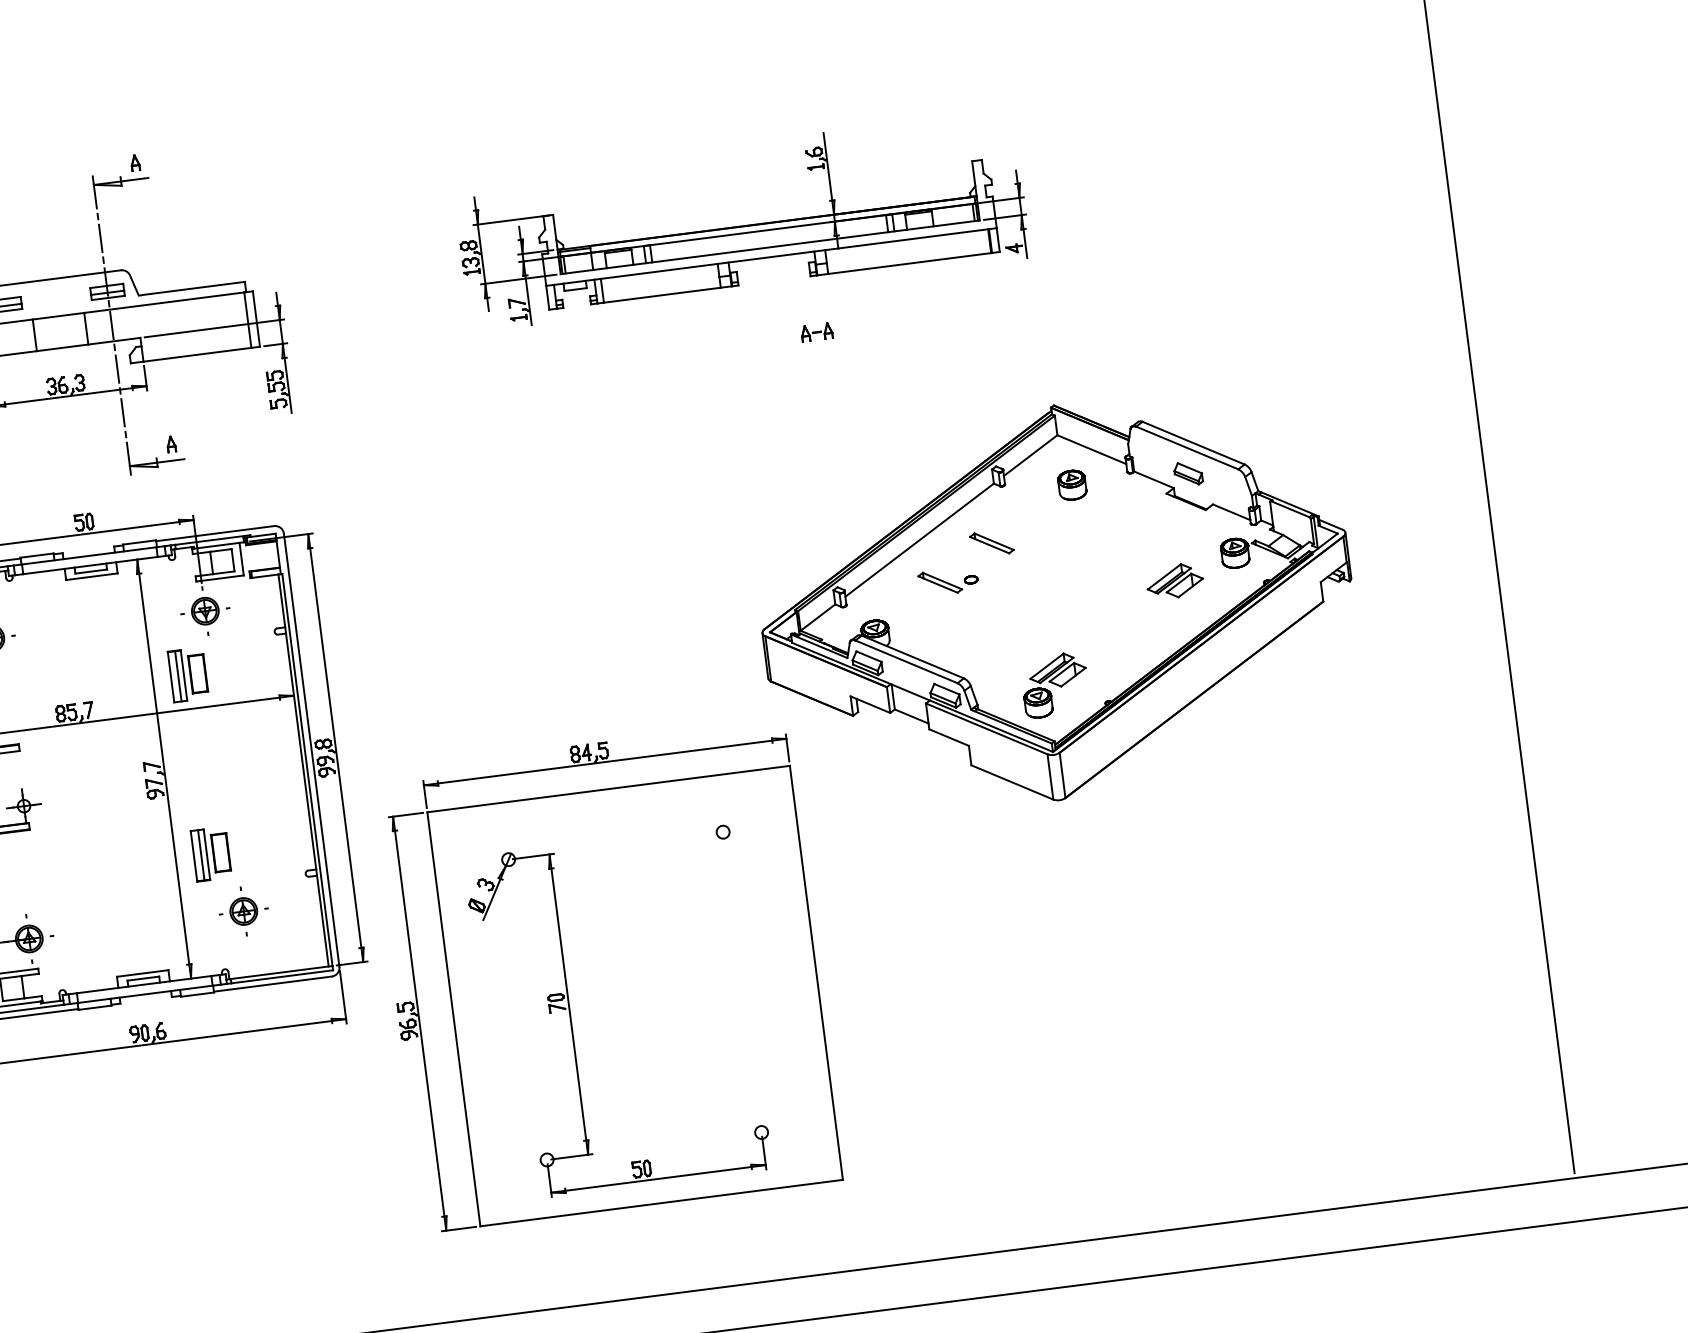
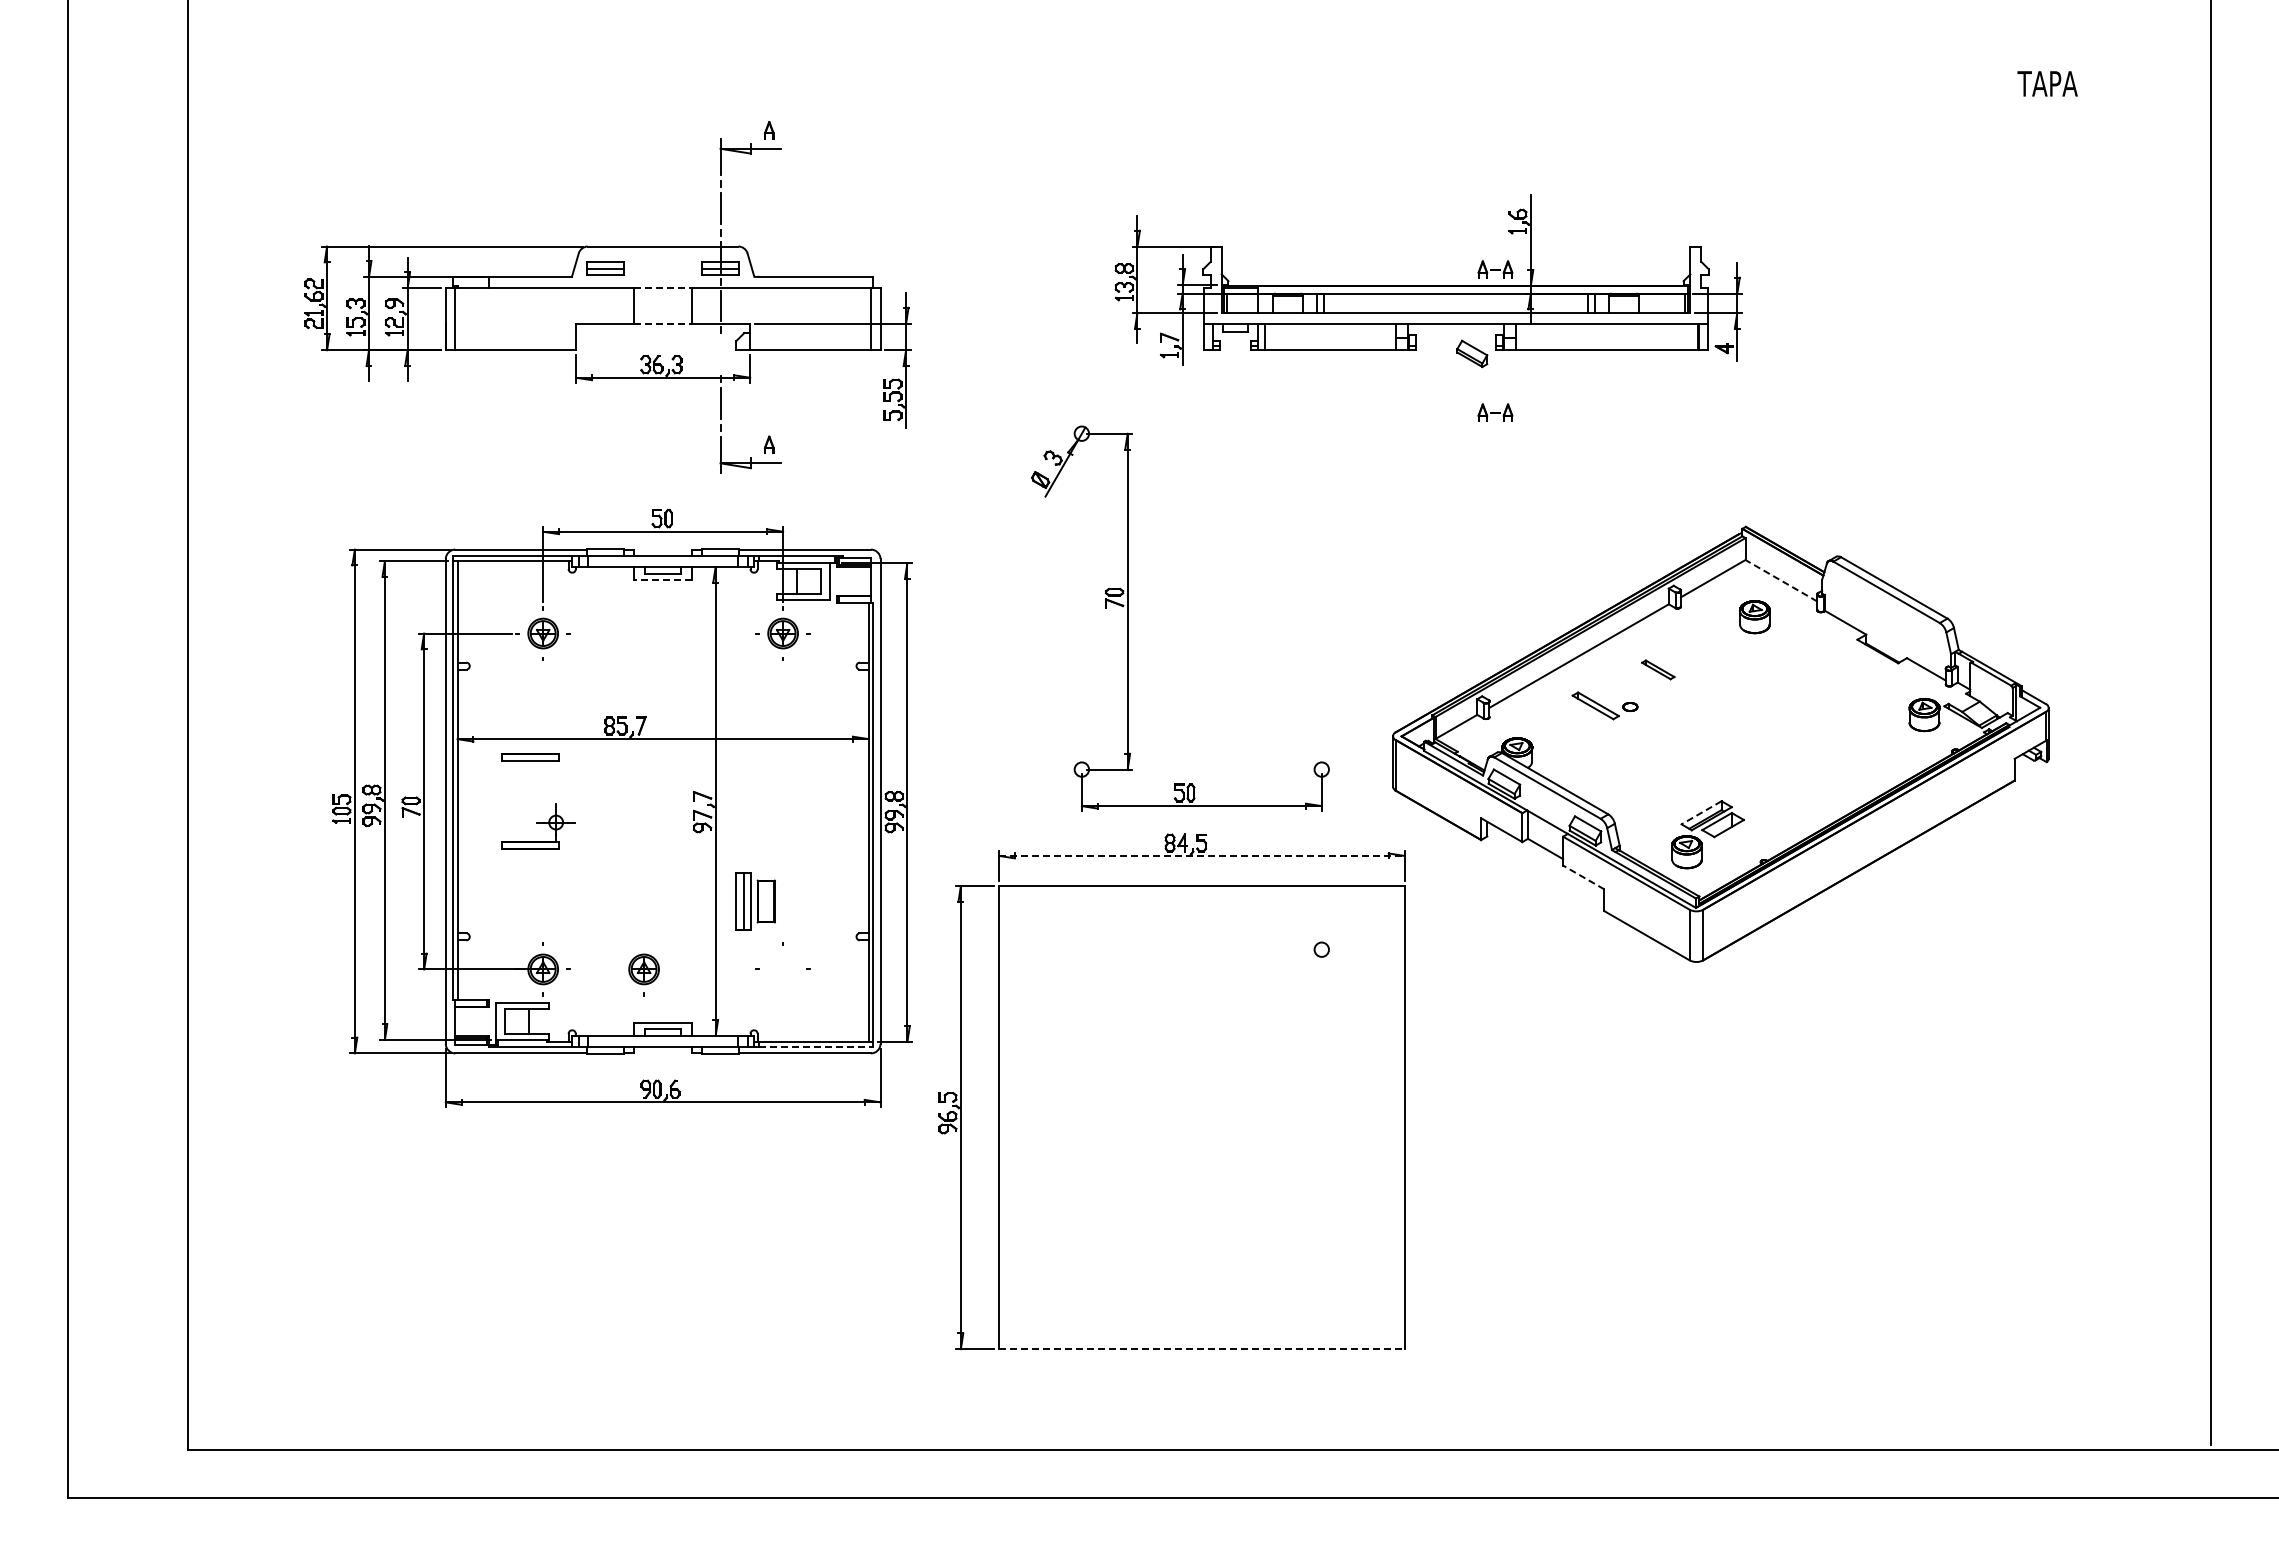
part: (800, 204) -> (1495, 269), added
line: (58, 316) -> (663, 288), solid -> dashed
line: (62, 347) -> (663, 323), solid -> dashed
line: (117, 368) -> (720, 354), removed
line: (1091, 449) -> (1780, 580), solid -> dashed
part: (1188, 473) -> (1472, 353), moved
part: (992, 543) -> (1658, 669), size x0.7
line: (92, 576) -> (663, 579), solid -> dashed
part: (1175, 581) -> (1854, 737), removed
line: (1047, 666) -> (1701, 813), solid -> dashed
part: (188, 675) -> (755, 701), removed
line: (948, 737) -> (1583, 877), solid -> dashed
line: (604, 761) -> (1201, 855), solid -> dashed
part: (243, 916) -> (643, 974), moved
line: (282, 976) -> (816, 1046), solid -> dashed
part: (571, 1019) -> (1128, 618), moved
line: (661, 1203) -> (1201, 1349), solid -> dashed

